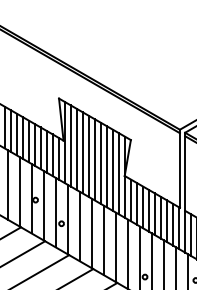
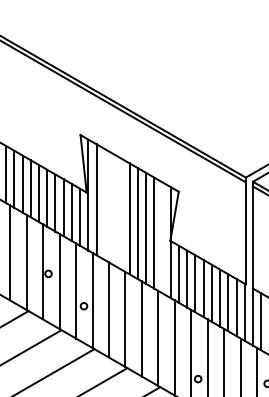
line: (76, 149) -> (104, 204), removed
line: (83, 152) -> (113, 208), removed
line: (88, 155) -> (121, 213), removed
line: (118, 173) -> (162, 237), removed

